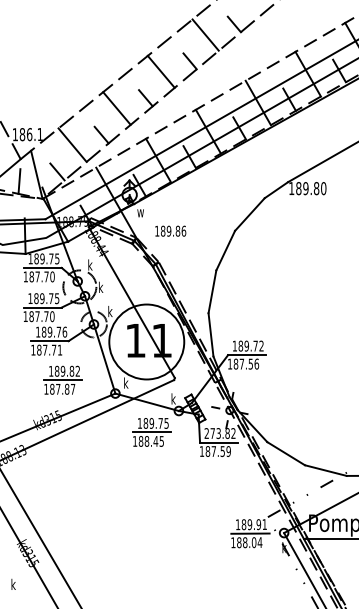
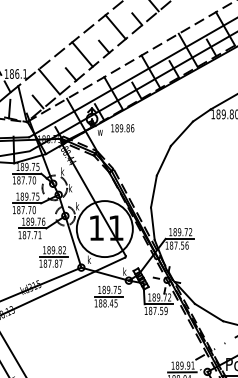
text: (170, 230) -> (122, 127), moved
part: (62, 379) -> (53, 256), moved
text: (216, 433) -> (156, 297), 273.82 -> 189.72

